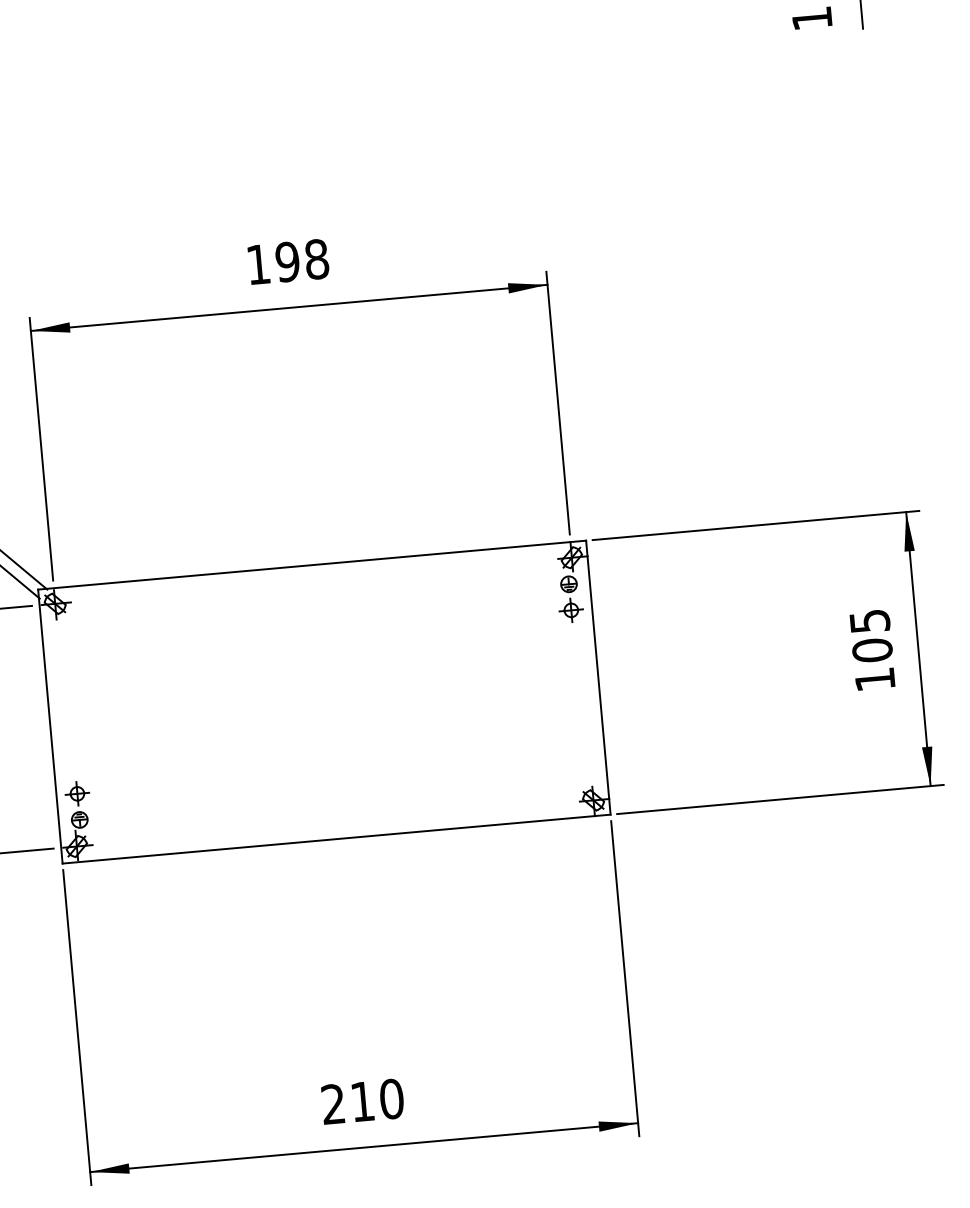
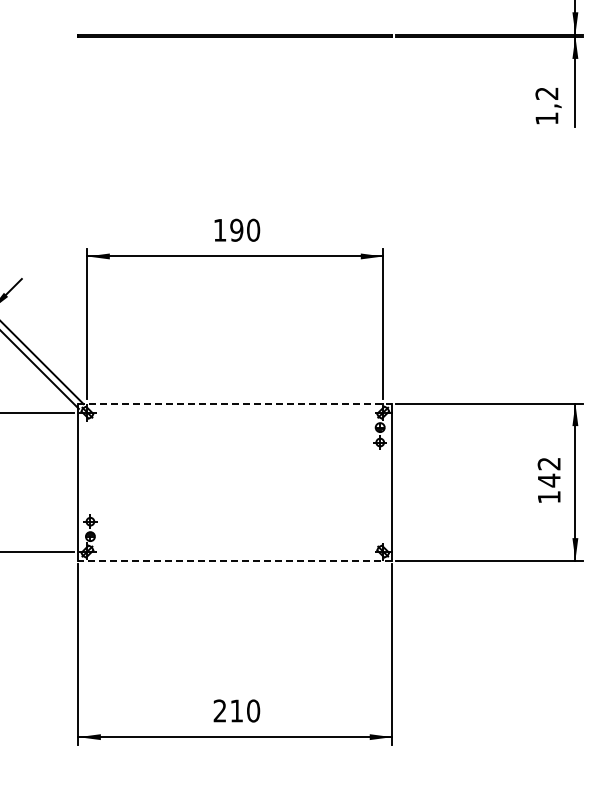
text: (316, 259) -> (253, 230), 198 -> 190
line: (312, 564) -> (235, 403), solid -> dashed
text: (869, 636) -> (548, 472), 105 -> 142
line: (336, 839) -> (235, 560), solid -> dashed

